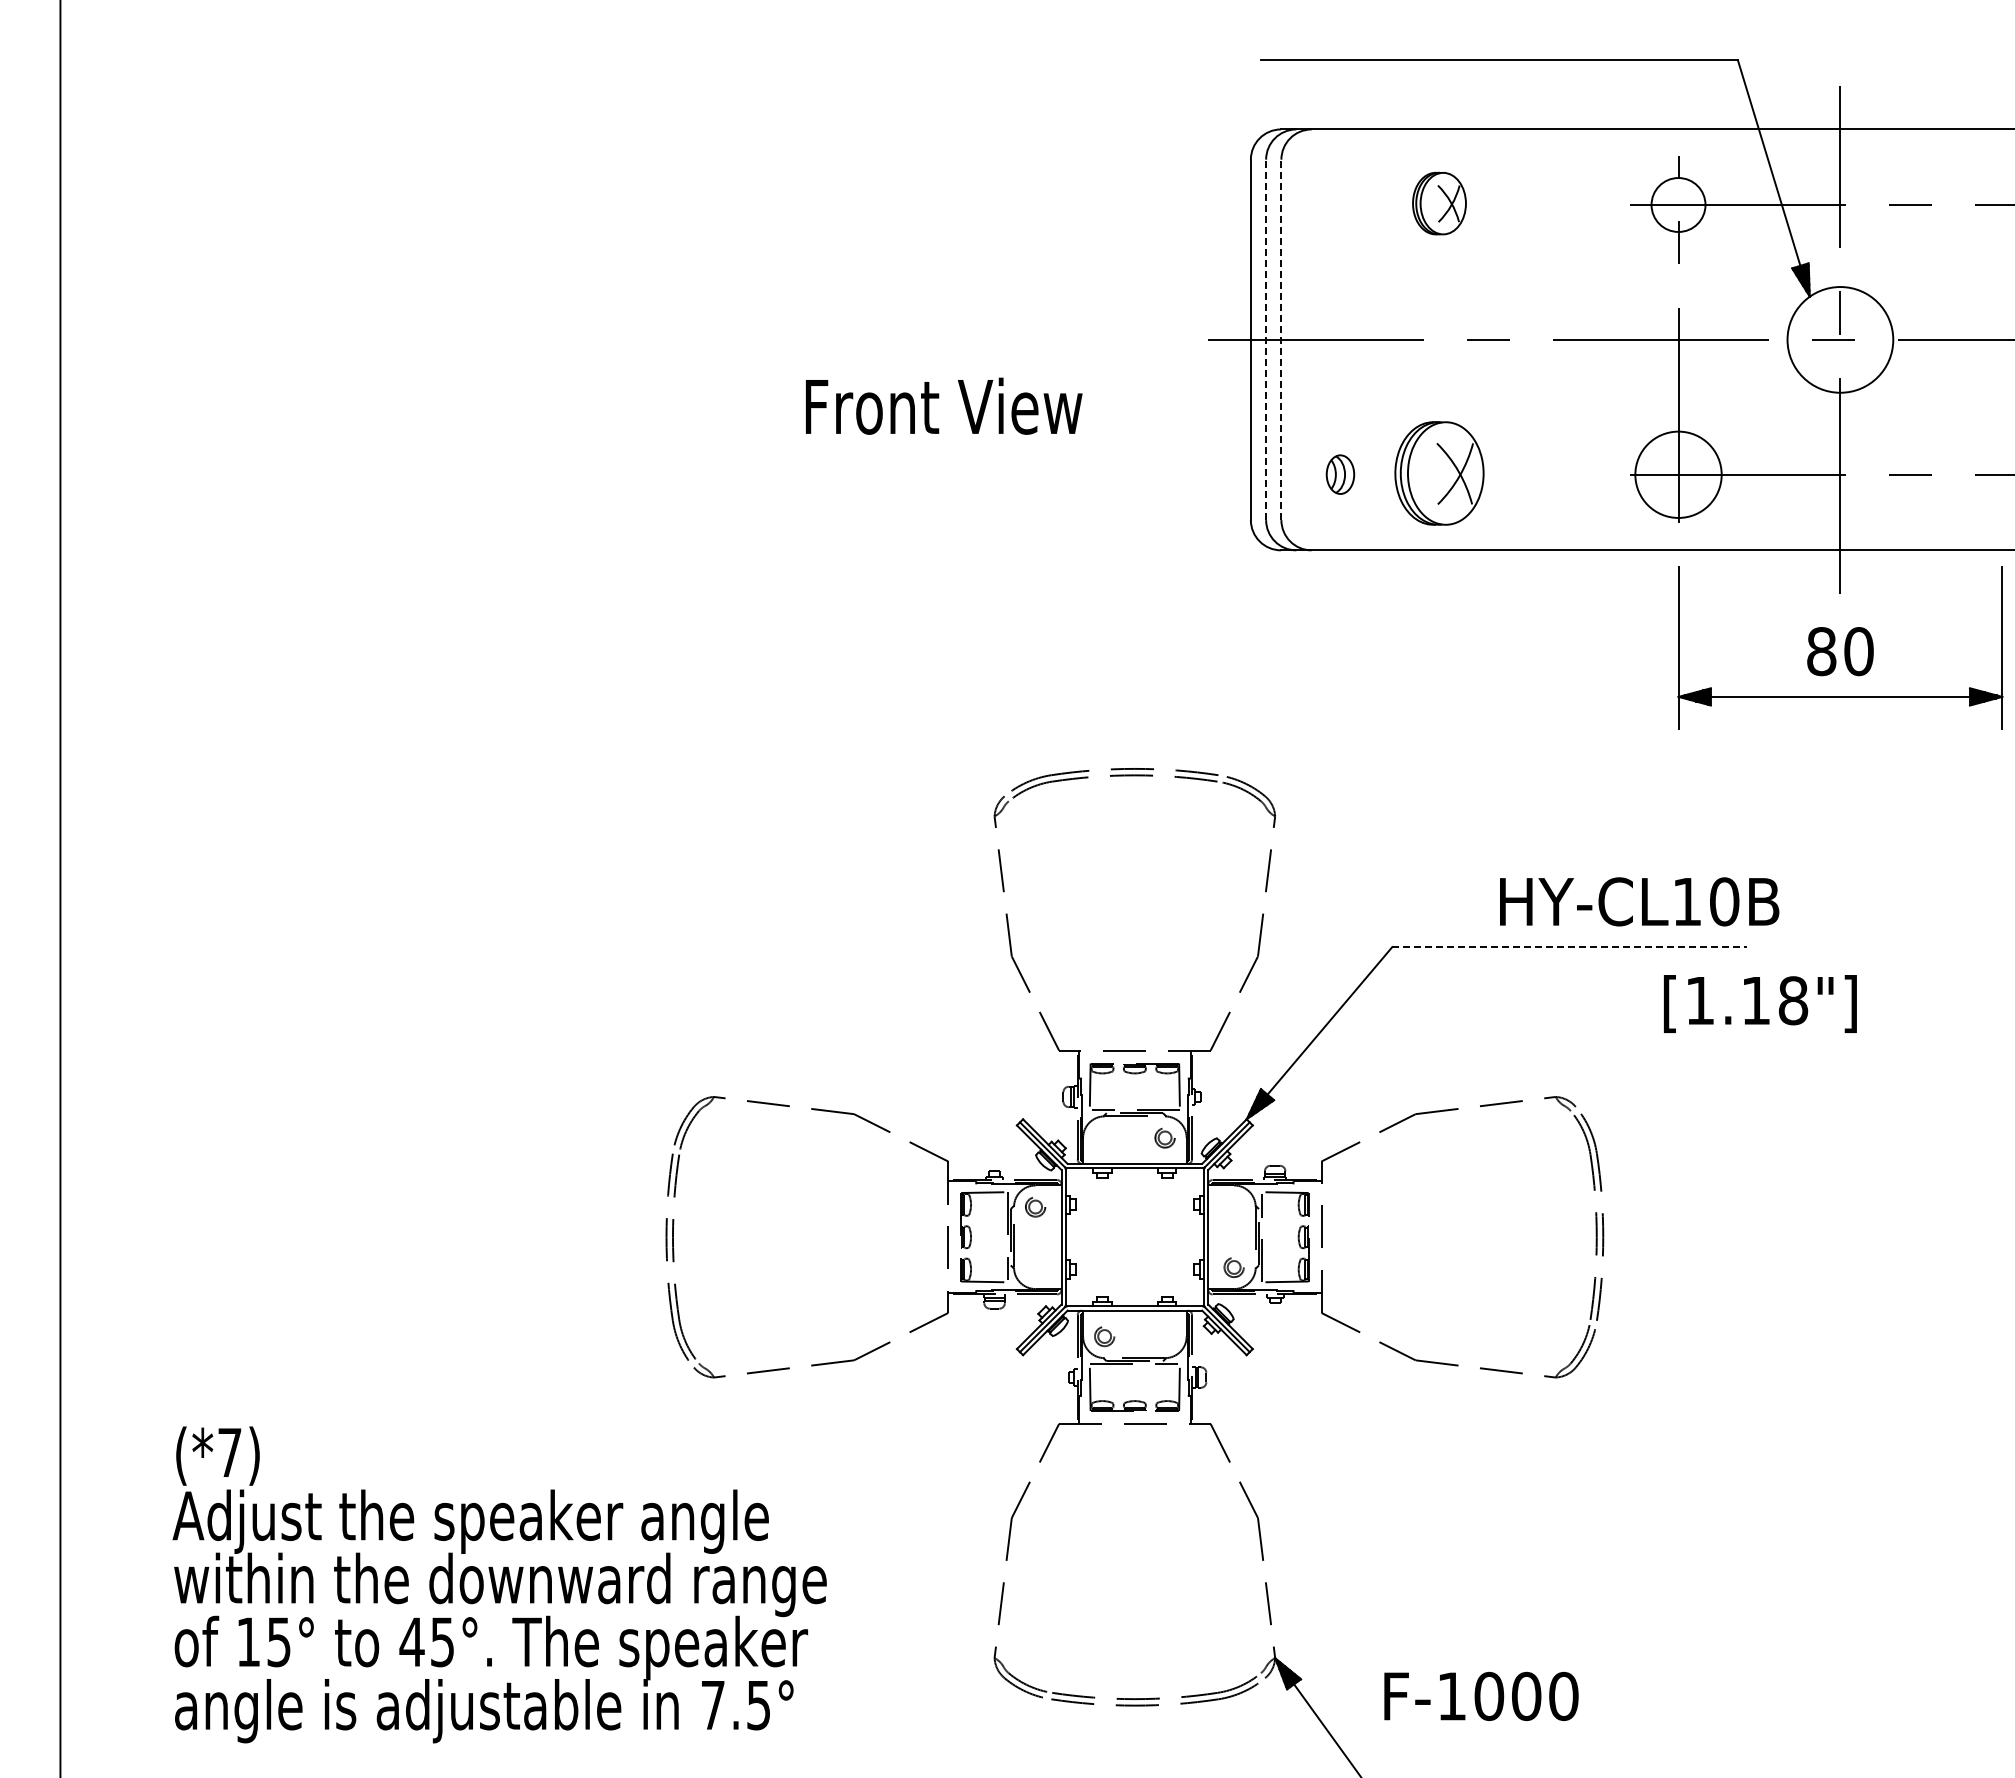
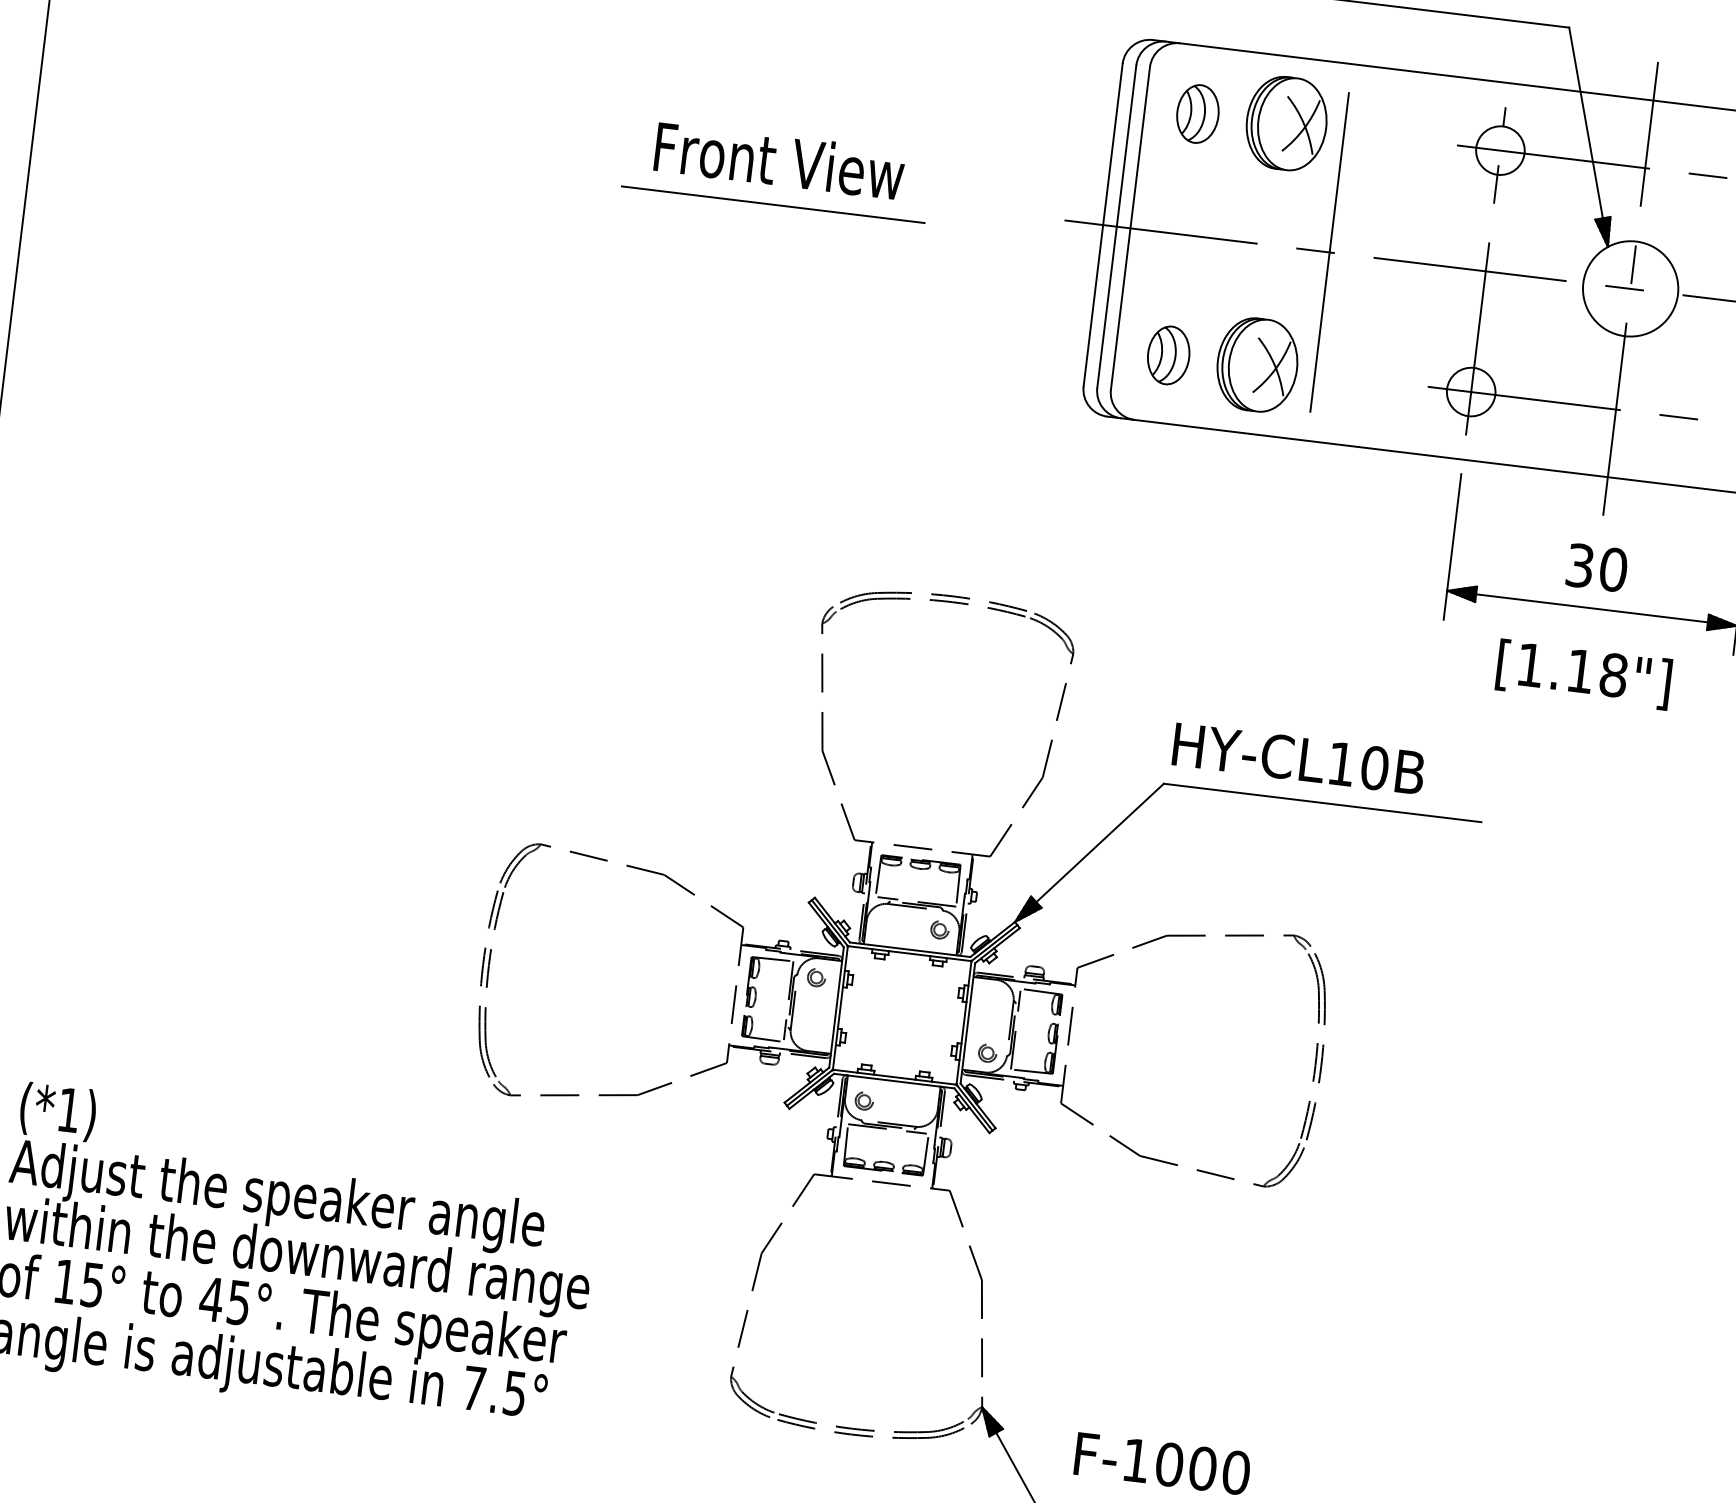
part: (1439, 203) -> (1286, 123), size x1.67
part: (1340, 204) -> (1198, 113), added
line: (1266, 339) -> (1117, 226), dashed -> solid
line: (1281, 339) -> (1130, 228), dashed -> solid
line: (1504, 339) -> (1330, 252), added
line: (884, 361) -> (772, 204), added
text: (944, 405) -> (780, 160), moved
part: (1340, 474) -> (1168, 355), size x1.67
circle: (1678, 474) -> (1471, 391), size x0.62
text: (1821, 651) -> (1579, 565), 80 -> 30
text: (1639, 901) -> (1298, 758), moved
line: (1570, 947) -> (1323, 803), dashed -> solid
text: (1760, 1003) -> (1584, 674), moved
text: (229, 1452) -> (68, 1109), (*7) -> (*1)

